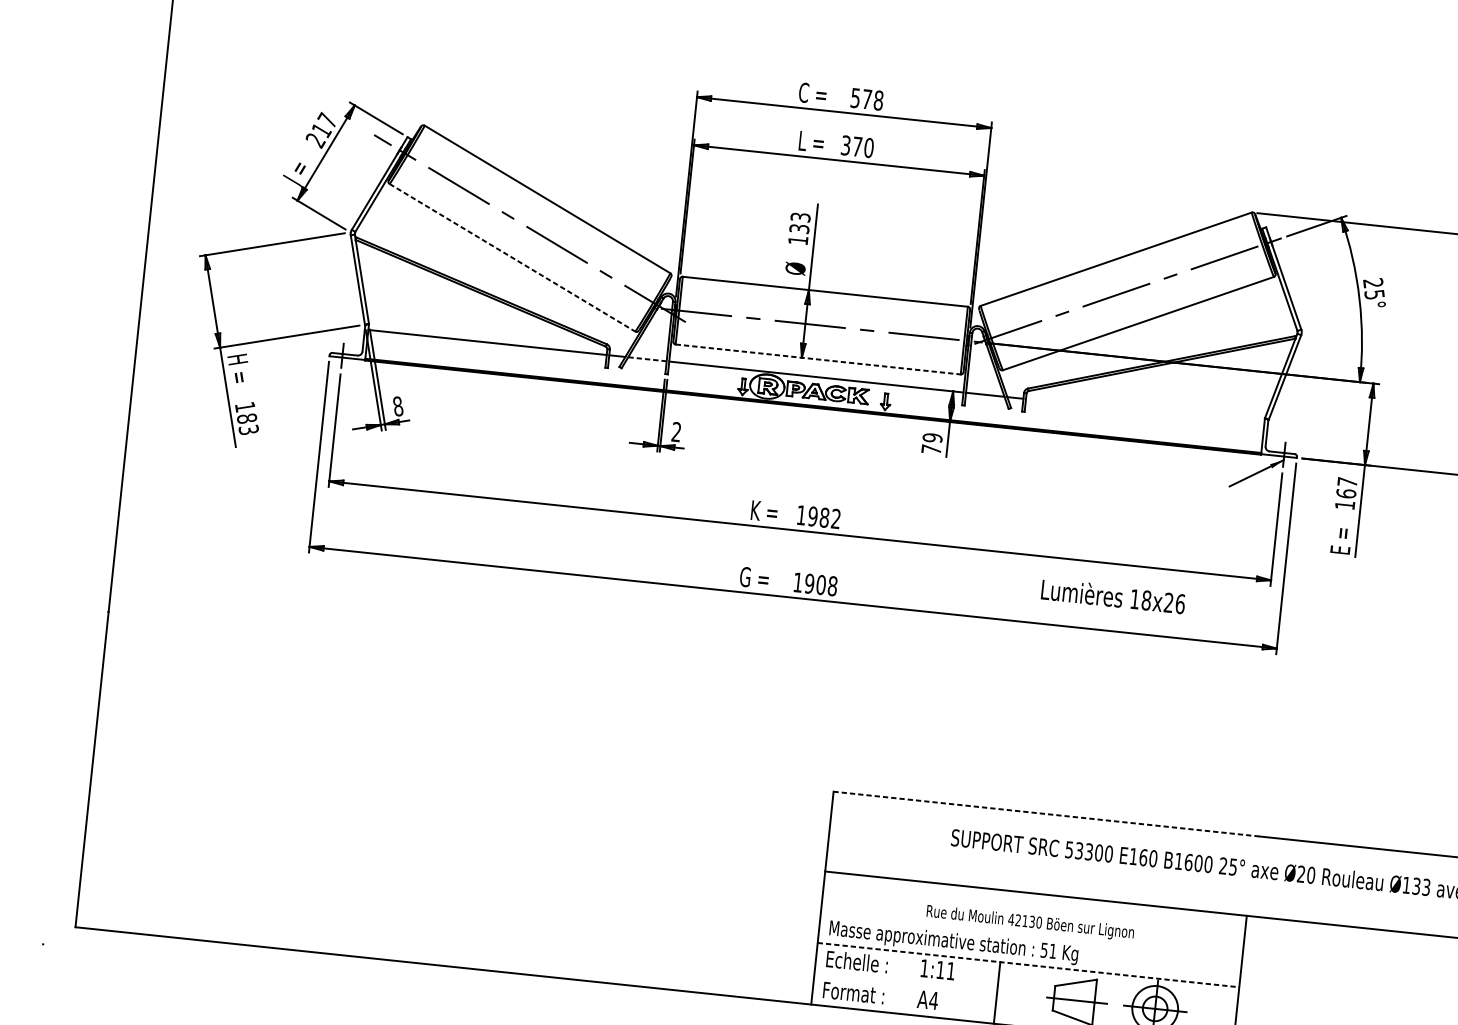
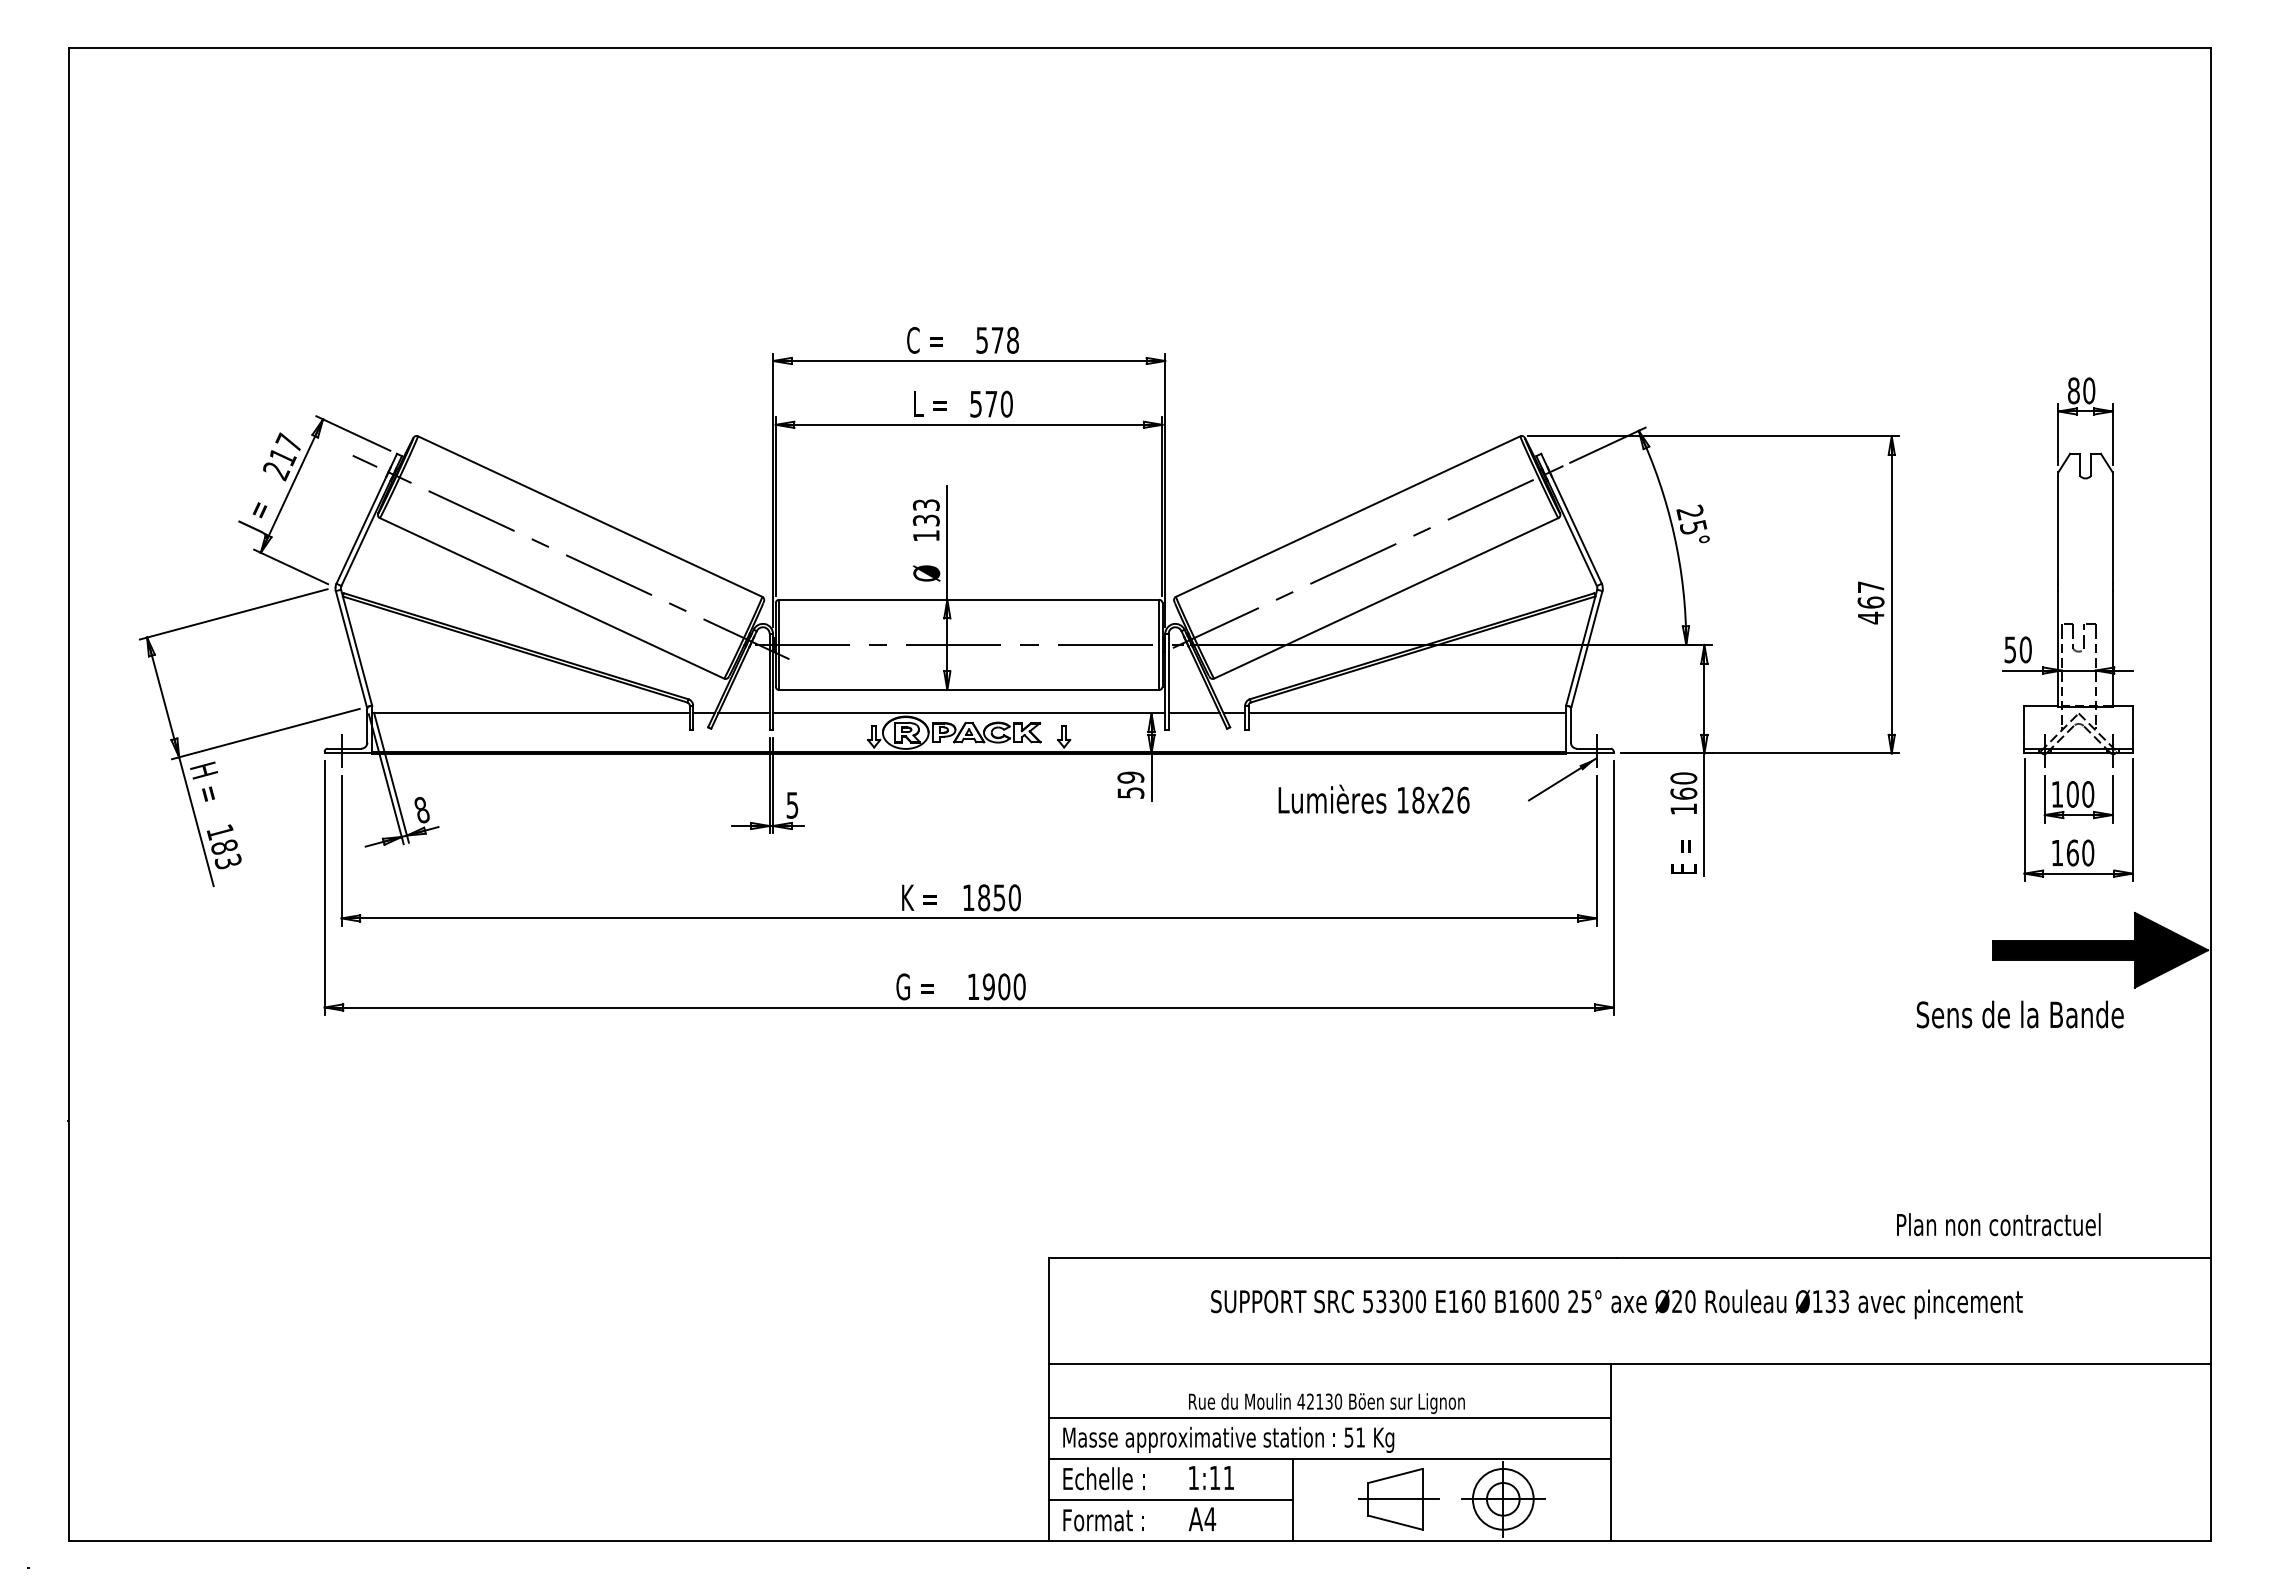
text: (845, 144) -> (975, 403), 370 -> 570
line: (512, 257) -> (552, 598), dashed -> solid
line: (647, 359) -> (744, 713), dashed -> solid
line: (818, 359) -> (969, 690), dashed -> solid
line: (1145, 411) -> (1407, 713), added
text: (676, 432) -> (792, 805), 2 -> 5
text: (931, 449) -> (1130, 792), 79 -> 59
text: (1347, 482) -> (1683, 778), 167 -> 160
text: (824, 517) -> (999, 897), 1982 -> 1850
text: (832, 585) -> (1019, 986), 1908 -> 1900
text: (1113, 595) -> (1373, 798), moved
line: (1046, 814) -> (1333, 1257), dashed -> solid
line: (1031, 934) -> (1330, 1418), added
line: (1028, 965) -> (1330, 1459), dashed -> solid
line: (905, 983) -> (1170, 1500), added

